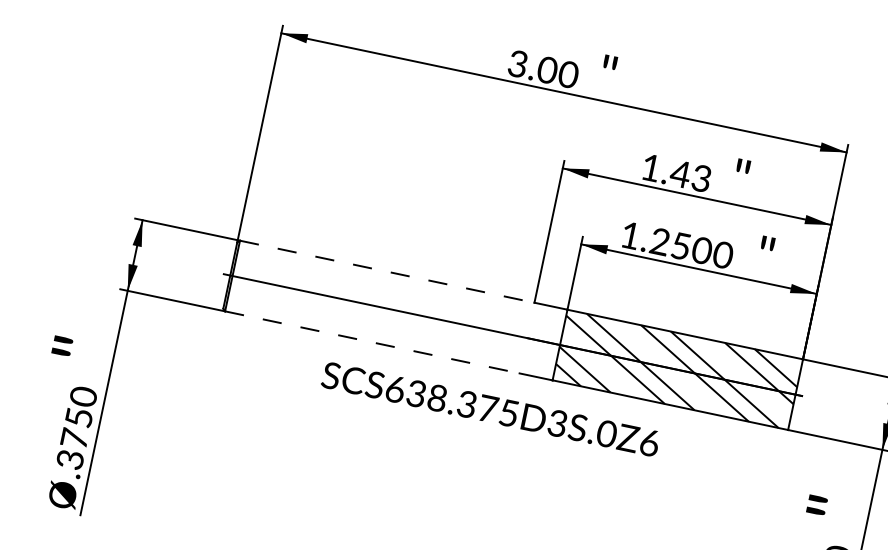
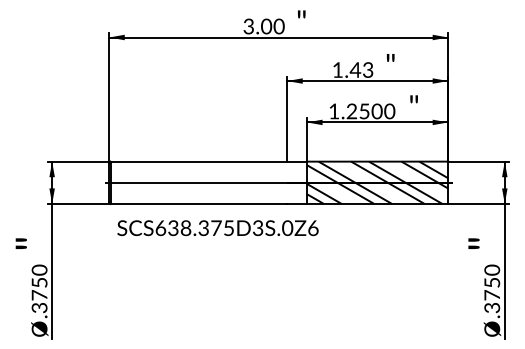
line: (388, 271) -> (199, 161), dashed -> solid
line: (373, 343) -> (199, 204), dashed -> solid
text: (489, 409) -> (217, 228), moved

